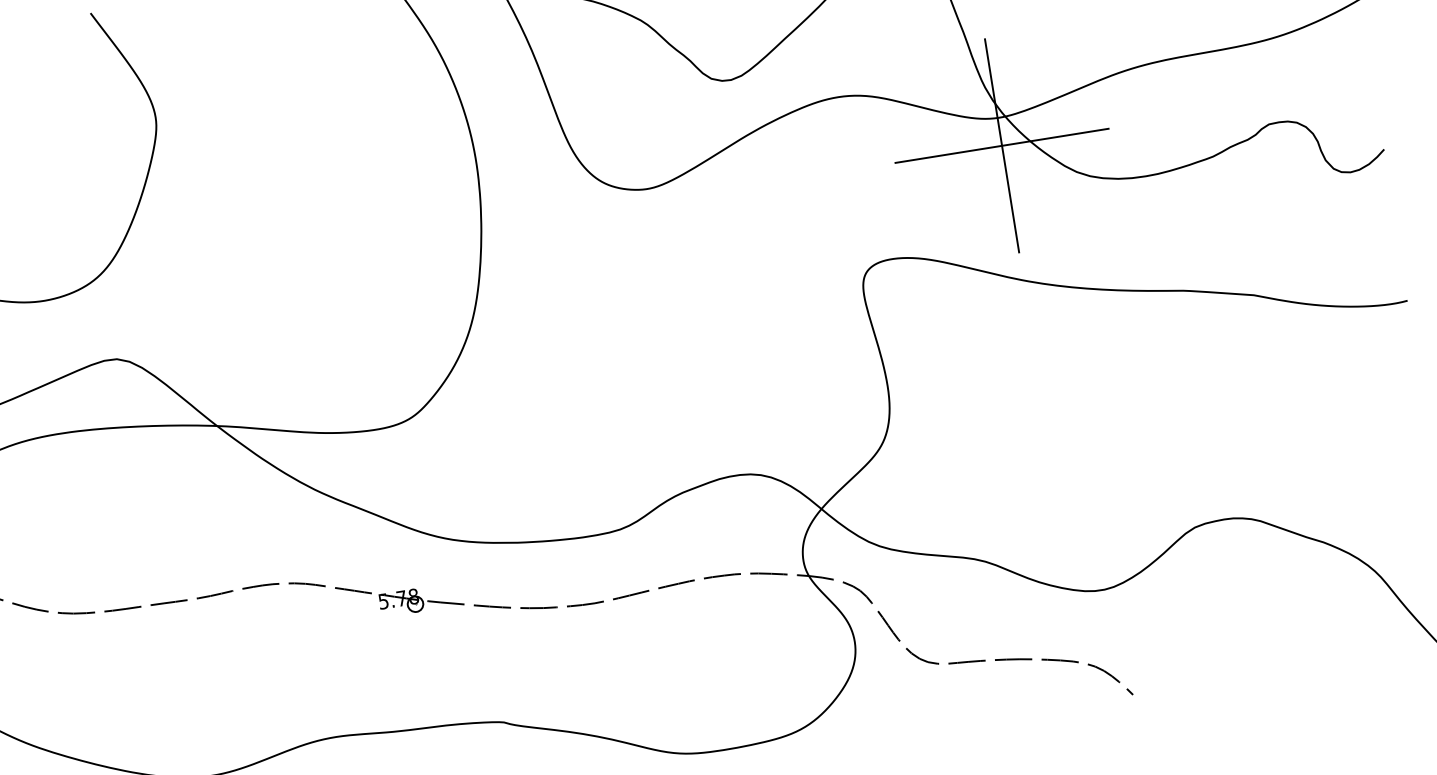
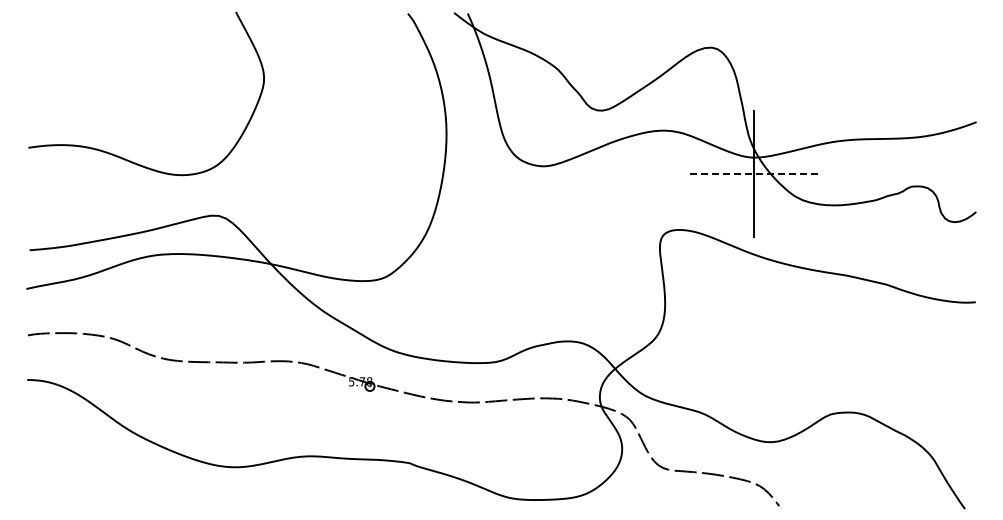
line: (1002, 146) -> (754, 174), solid -> dashed

